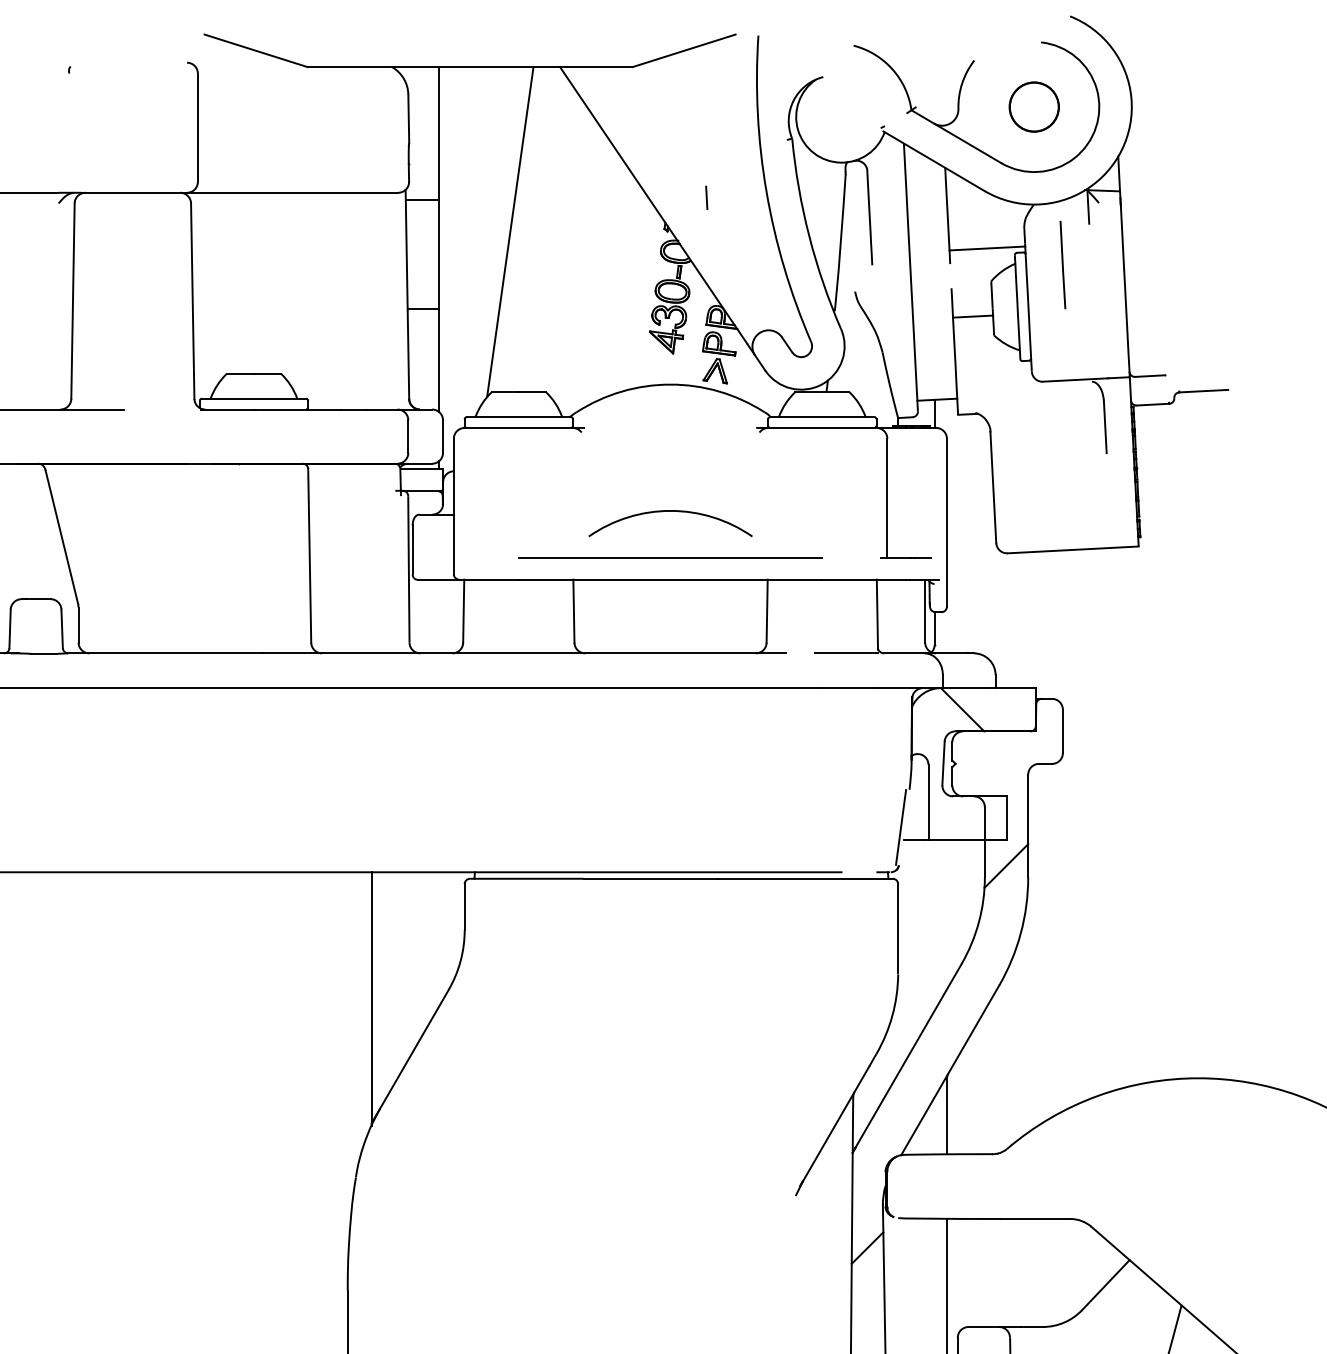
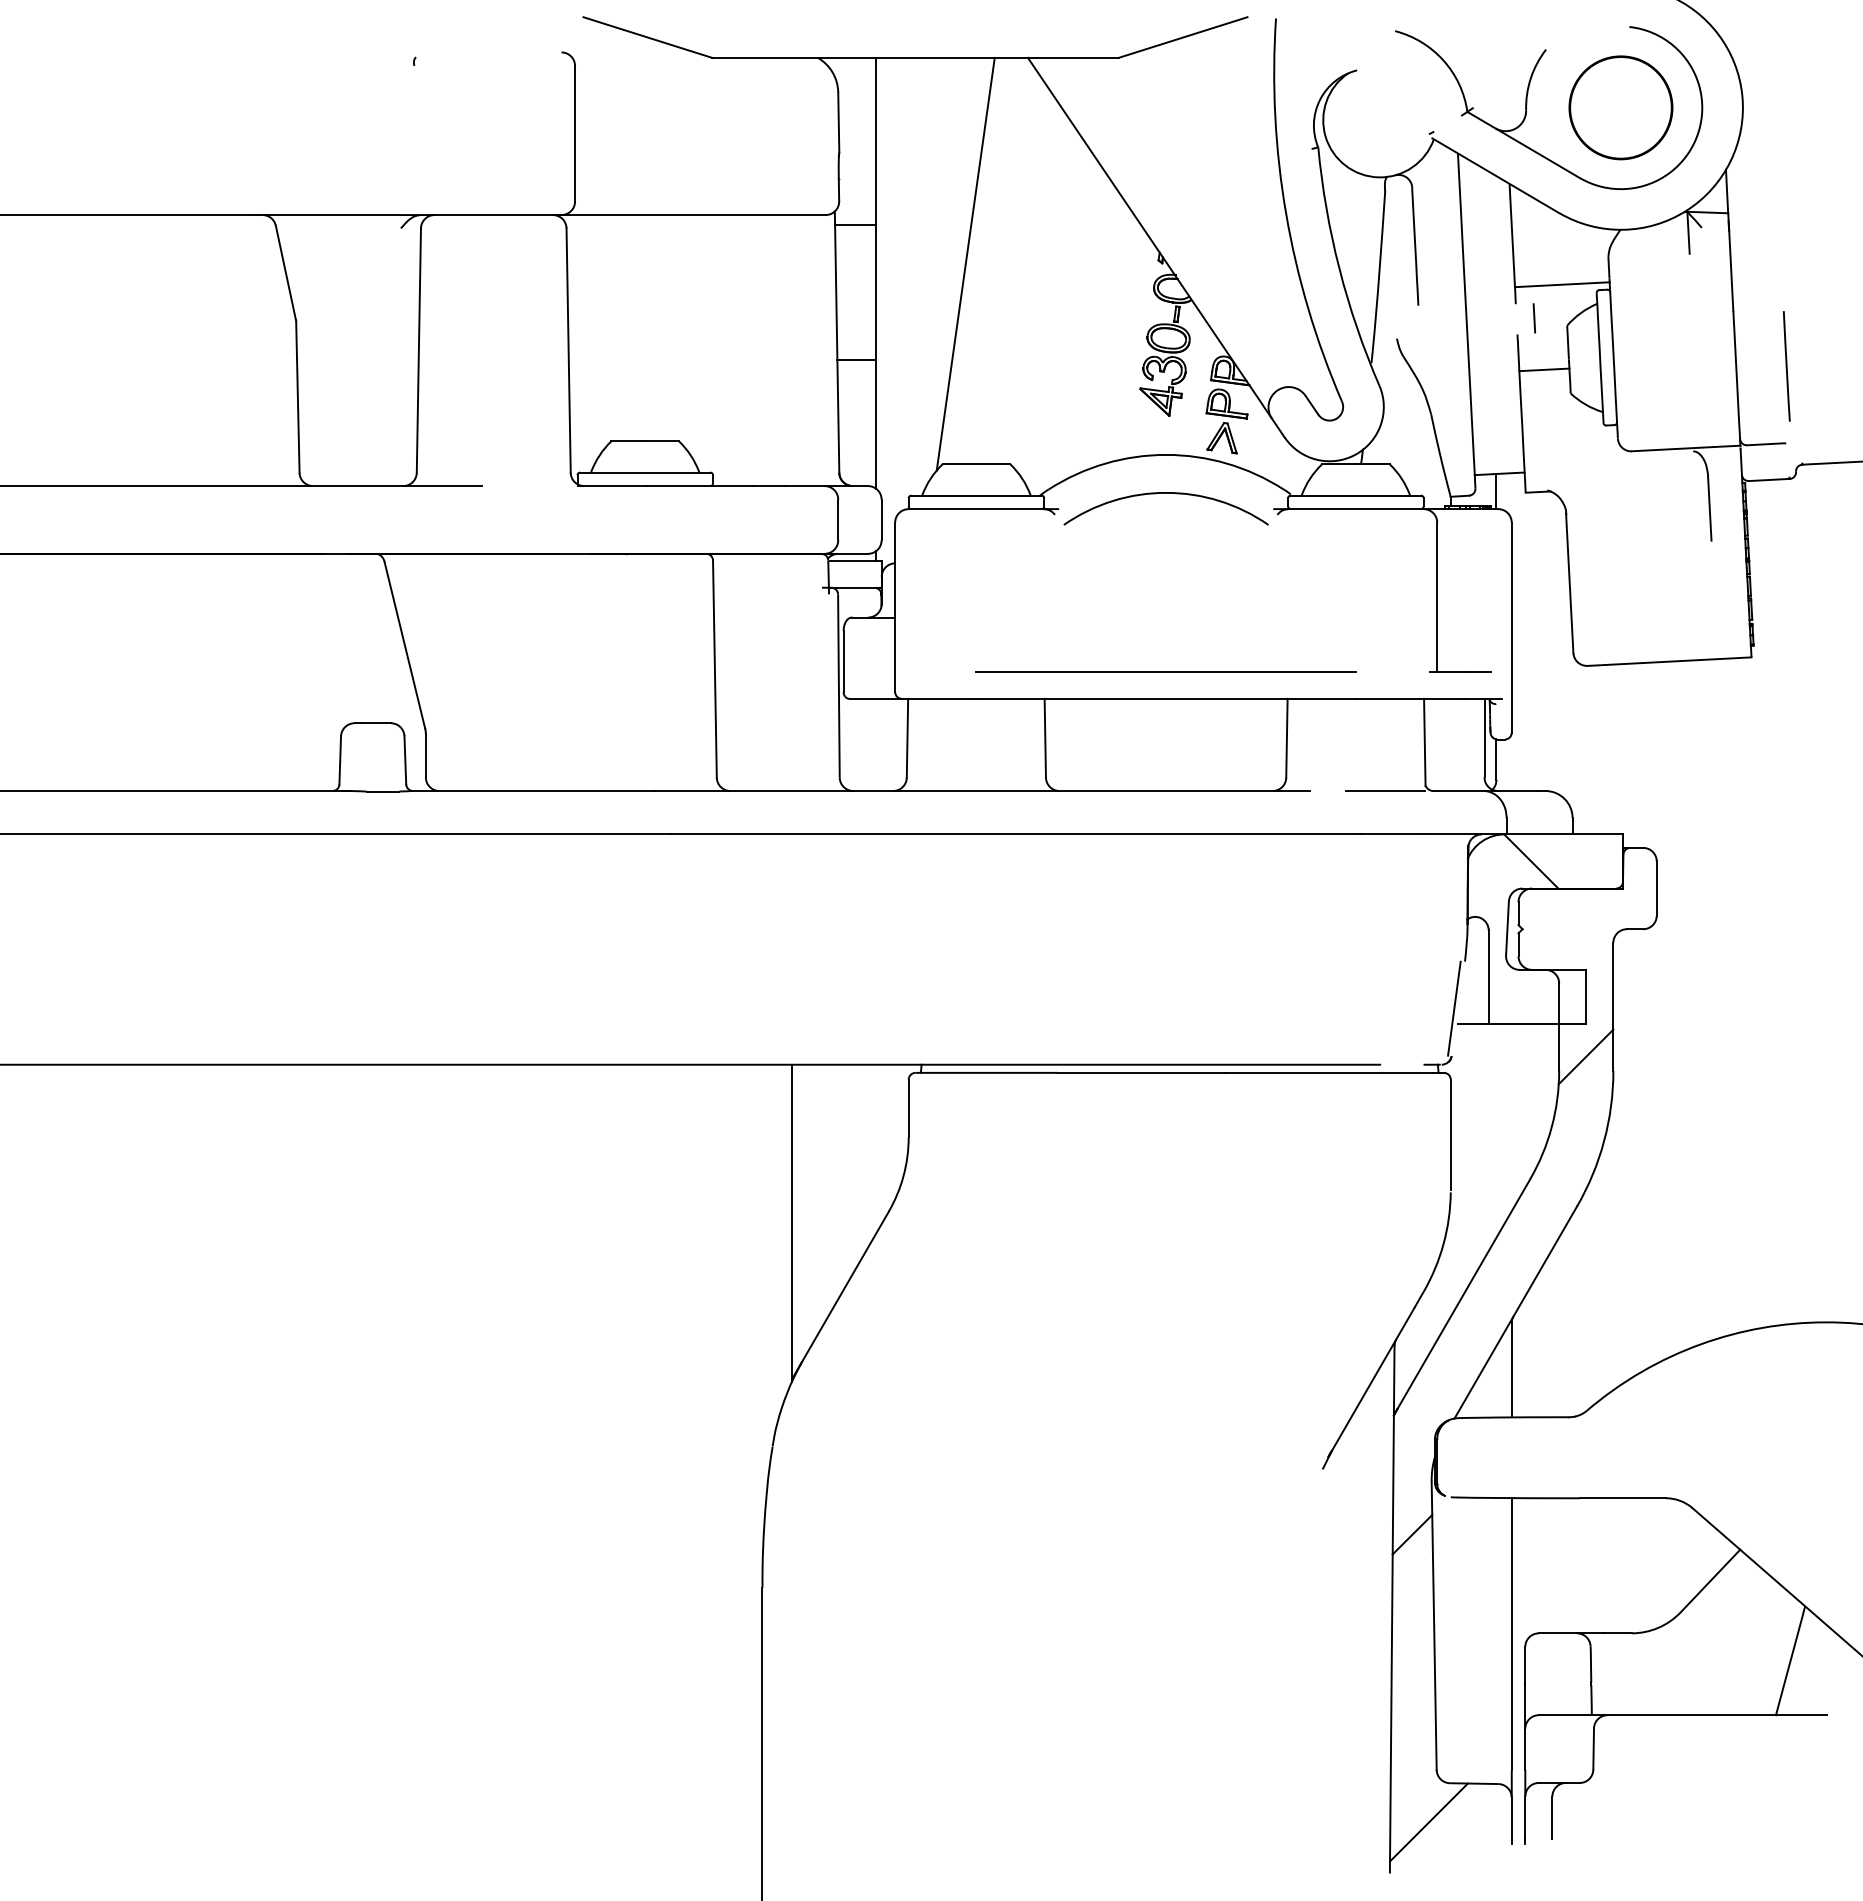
part: (1033, 106) -> (1620, 107), size x1.67
line: (706, 197) -> (1533, 318), moved
line: (1062, 265) -> (1786, 366), moved
arc: (670, 511) -> (1165, 493), moved

